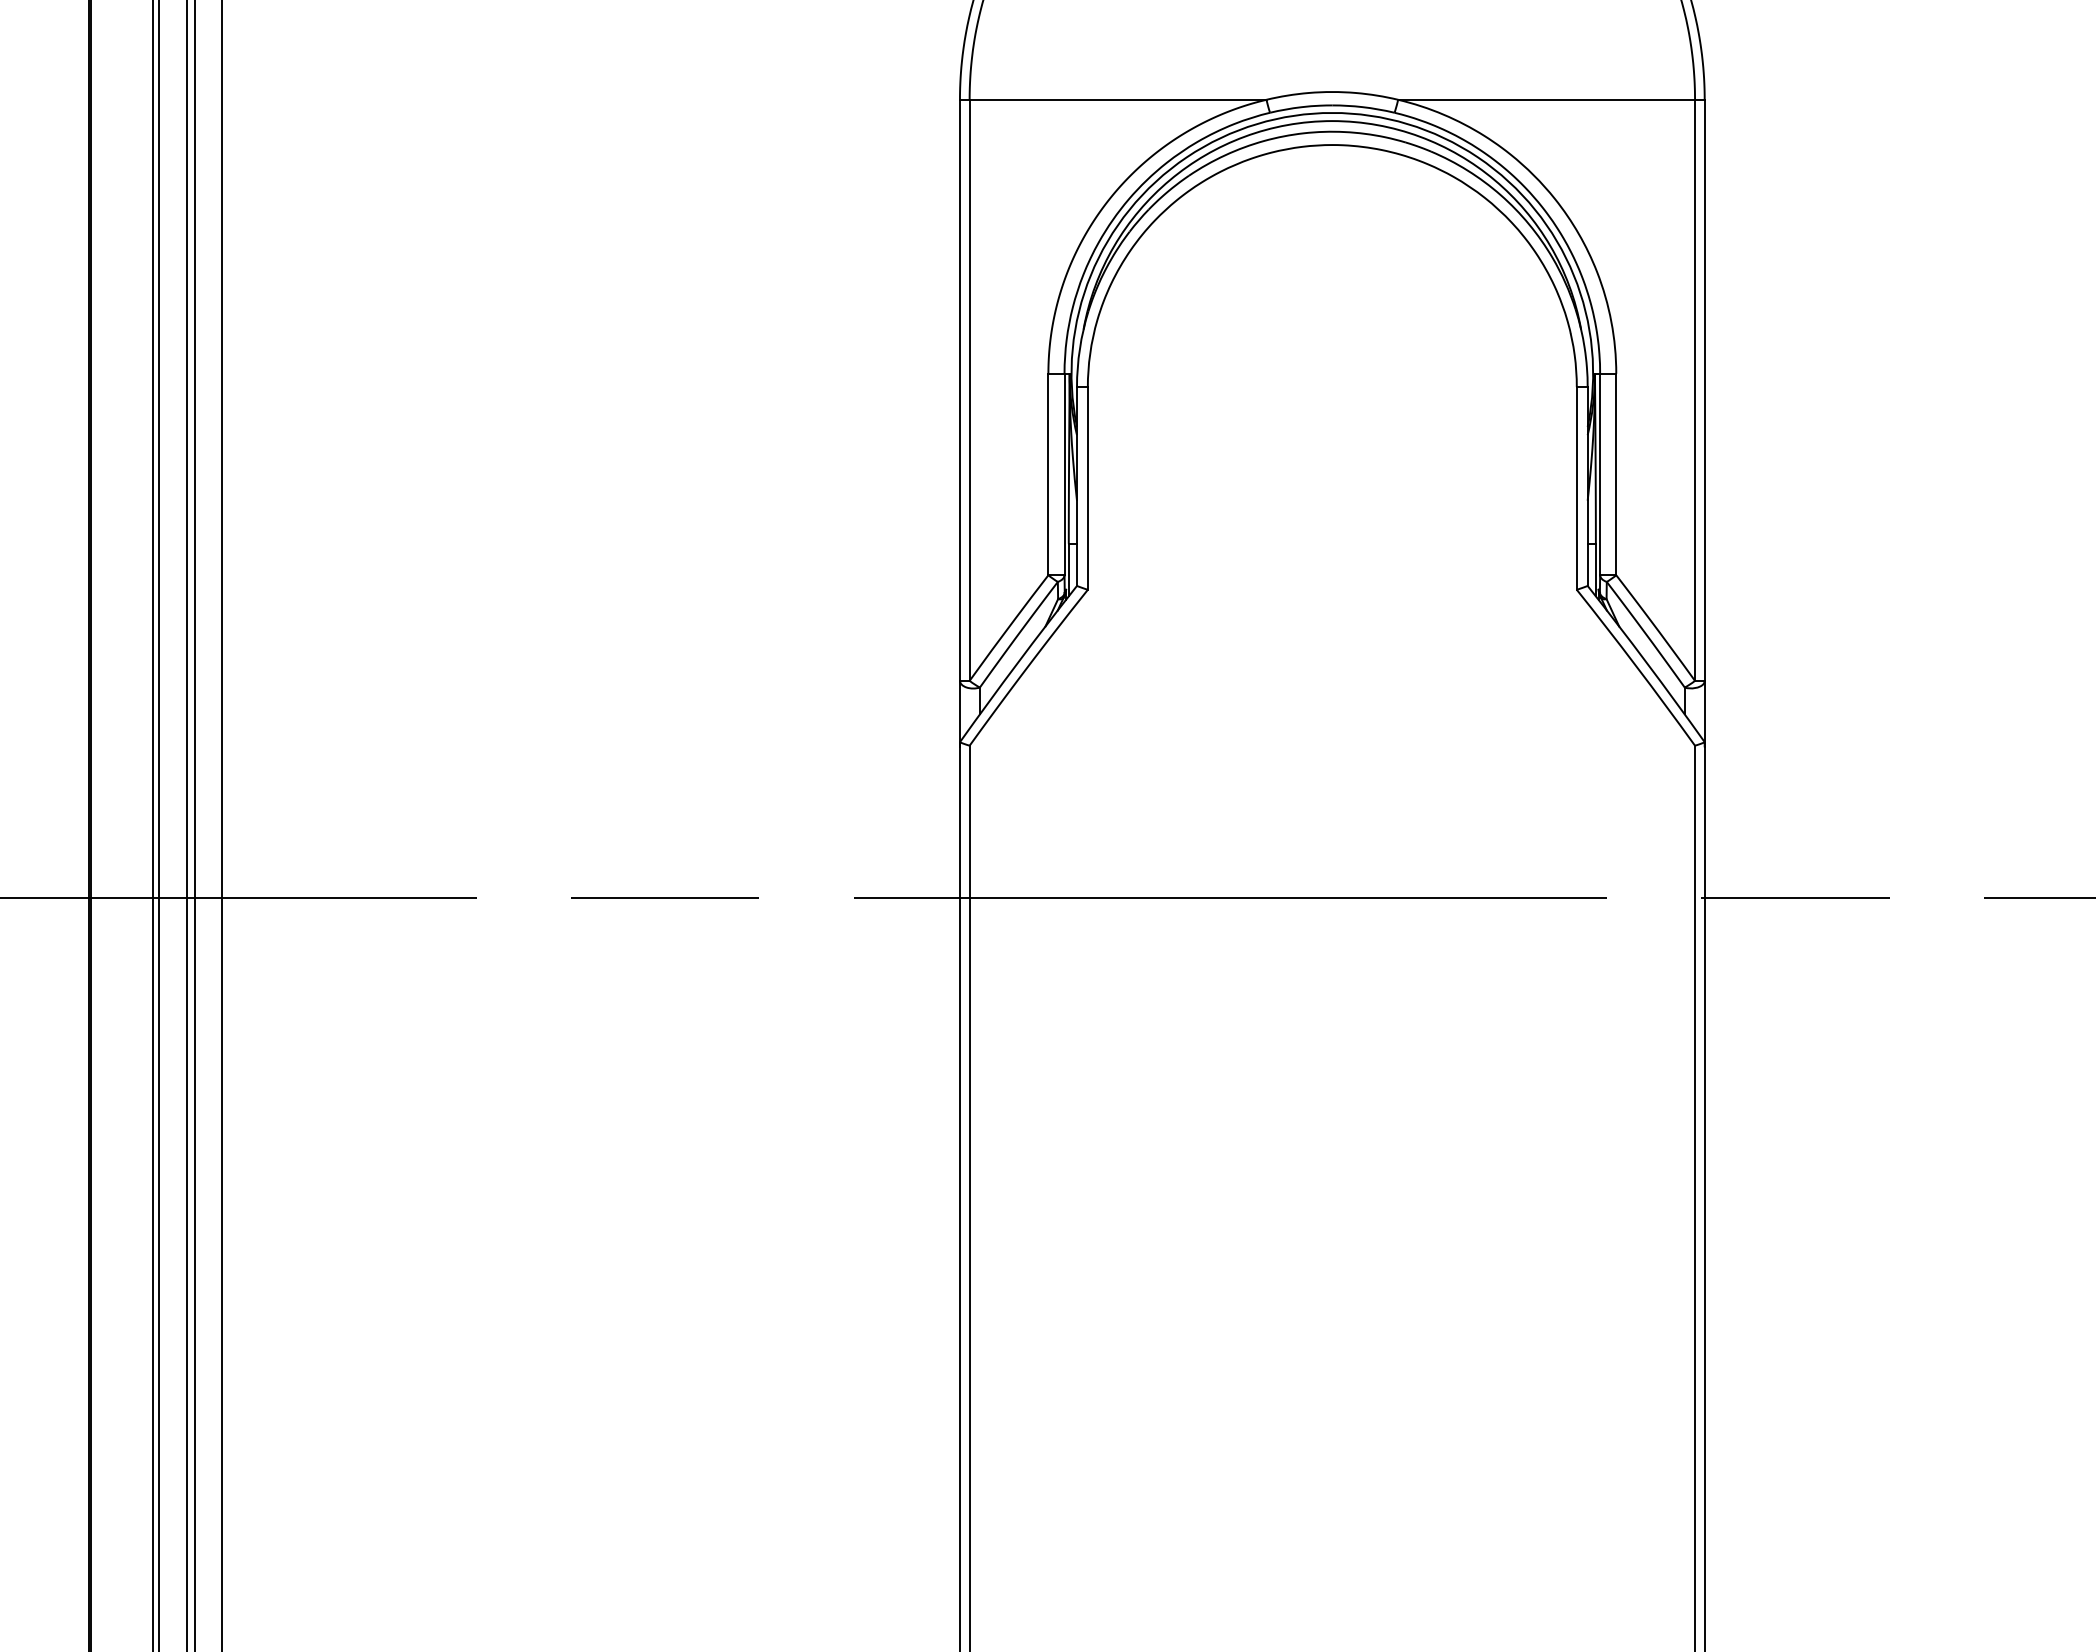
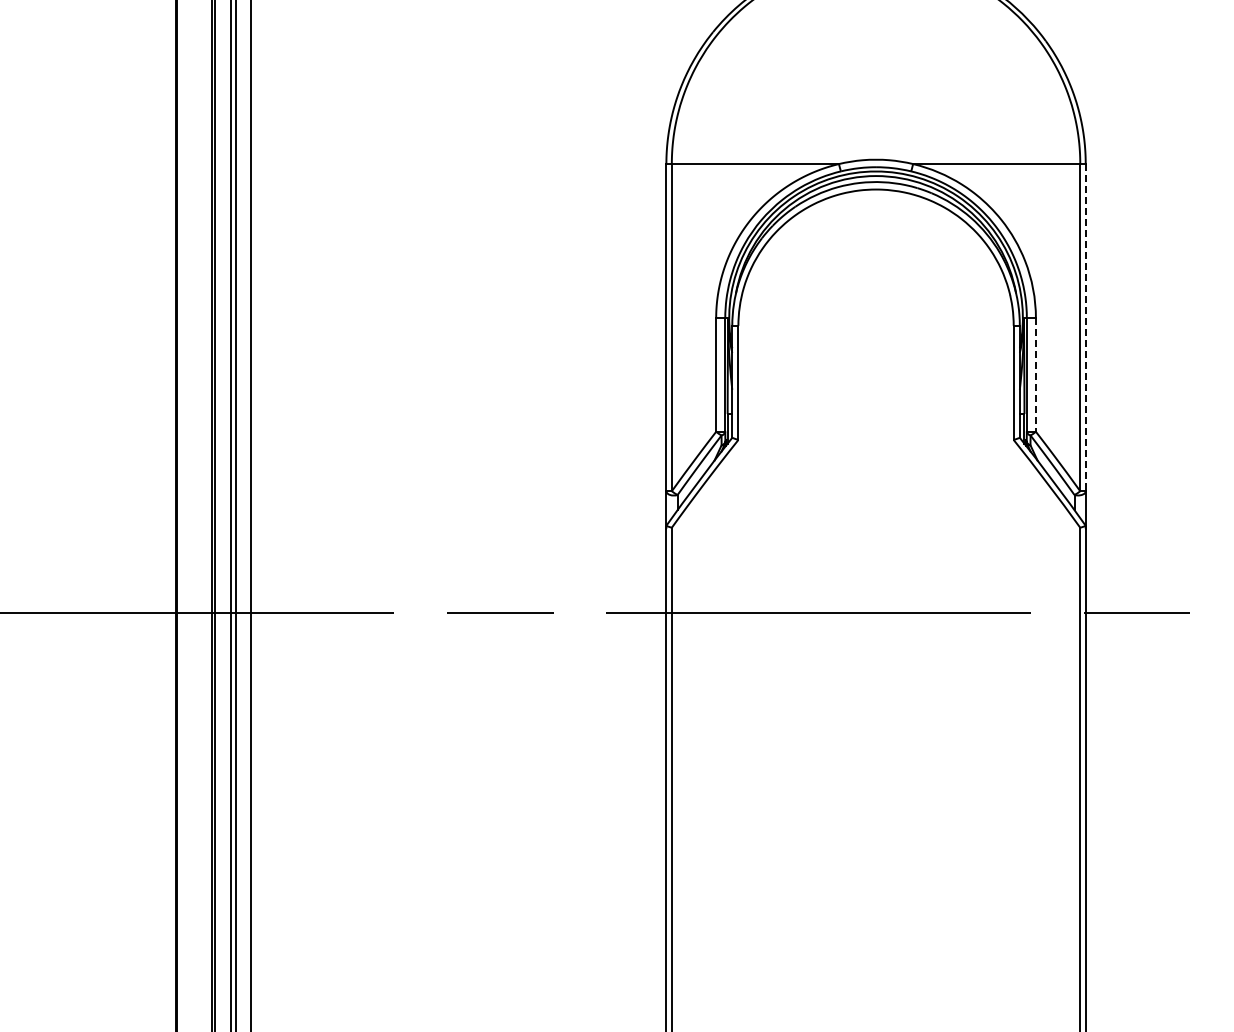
line: (1704, 390) -> (1085, 327), solid -> dashed
line: (1615, 475) -> (1035, 375), solid -> dashed

